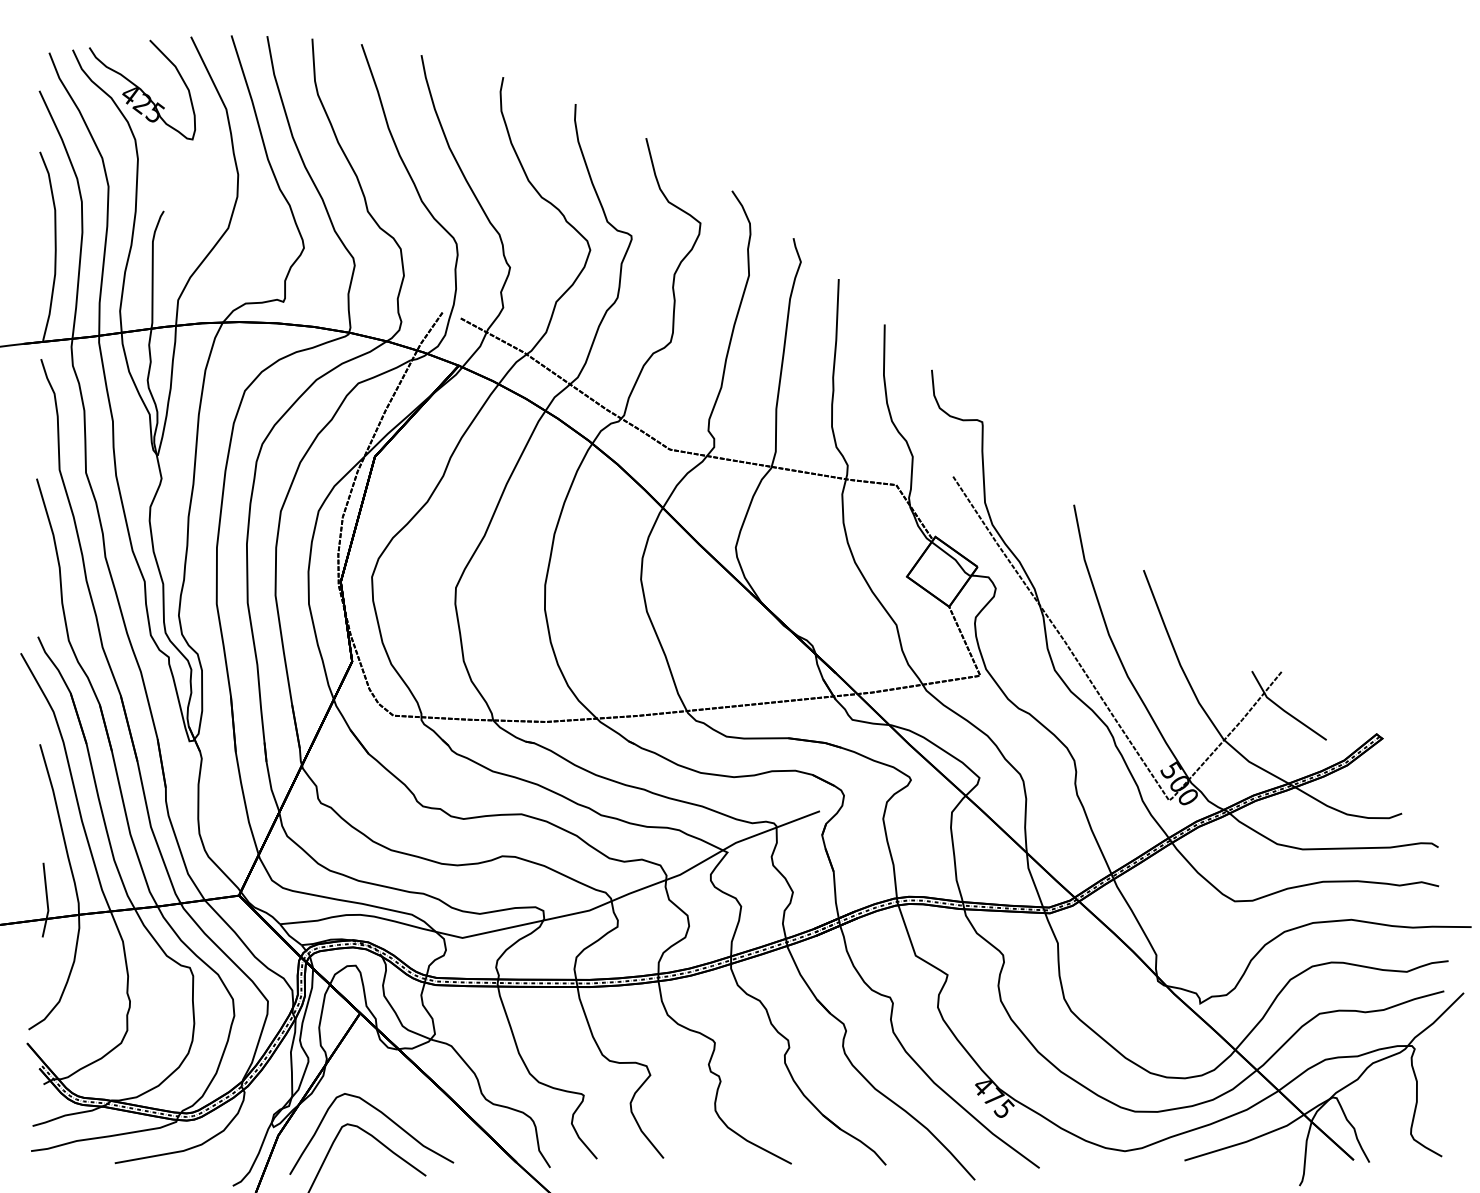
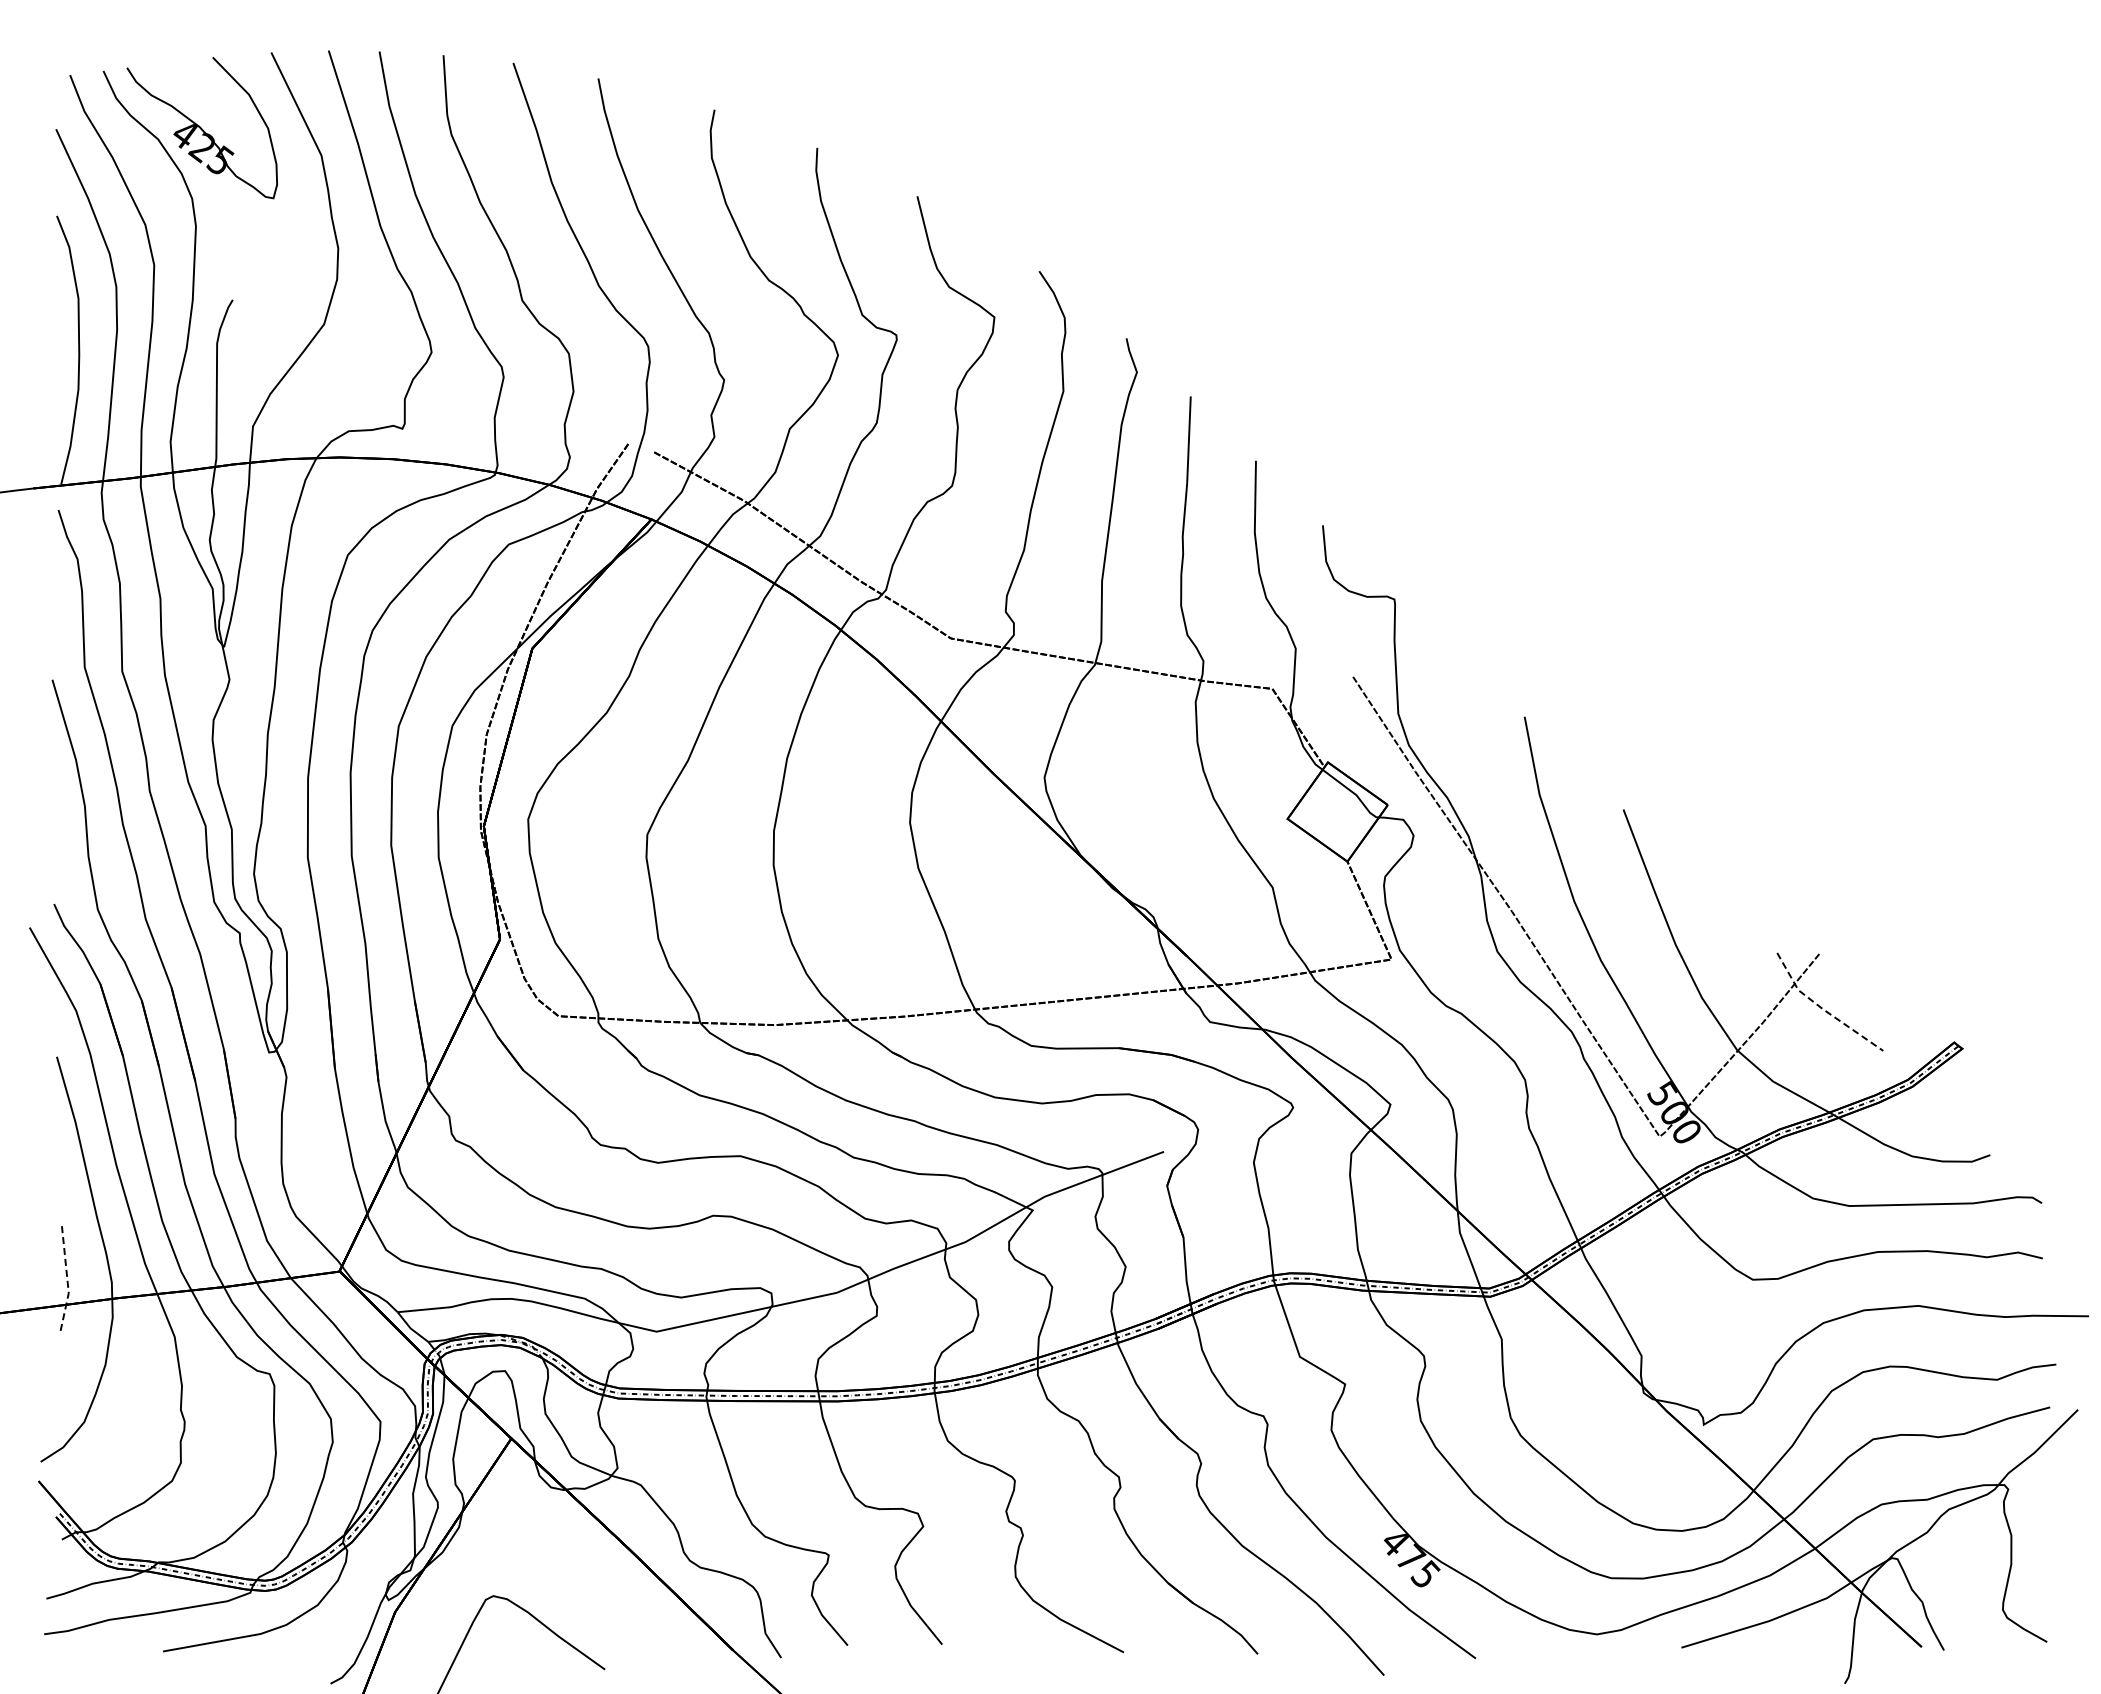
line: (1284, 710) -> (1823, 1009), solid -> dashed
line: (47, 900) -> (67, 1278), solid -> dashed
curve: (385, 1116) -> (547, 1585), removed

